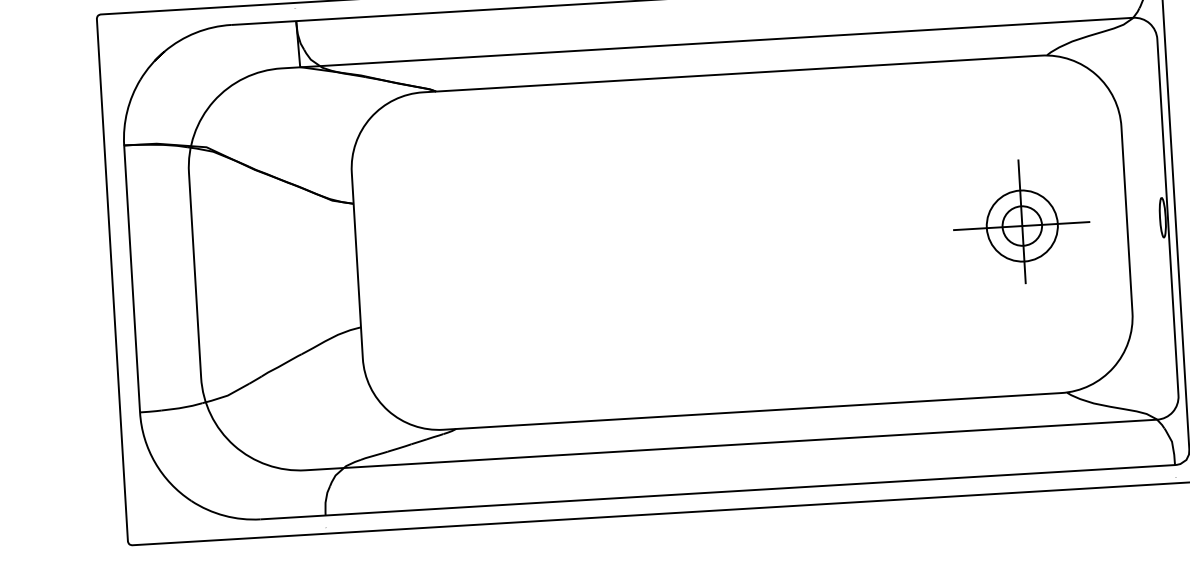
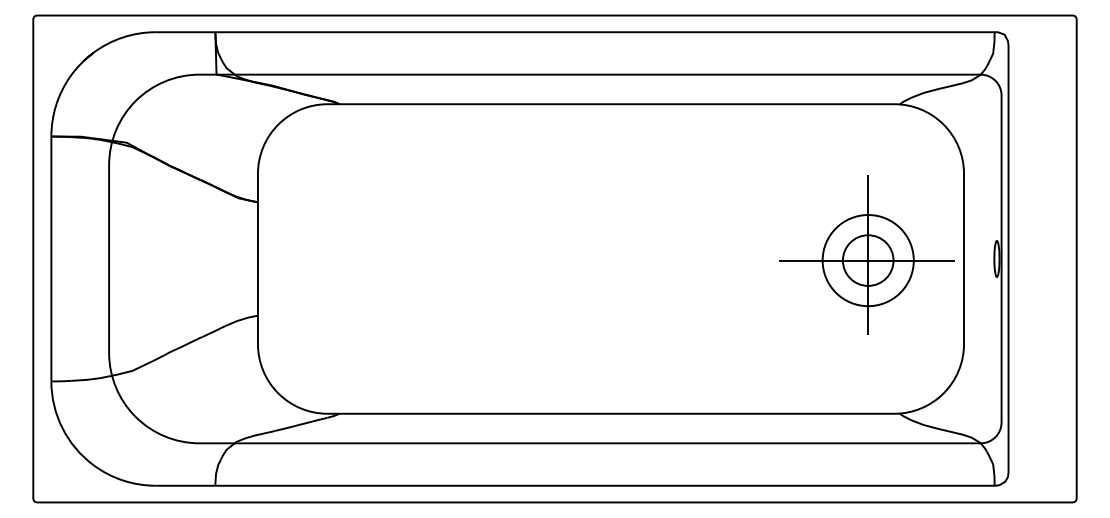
part: (1021, 221) -> (867, 254), size x1.4

